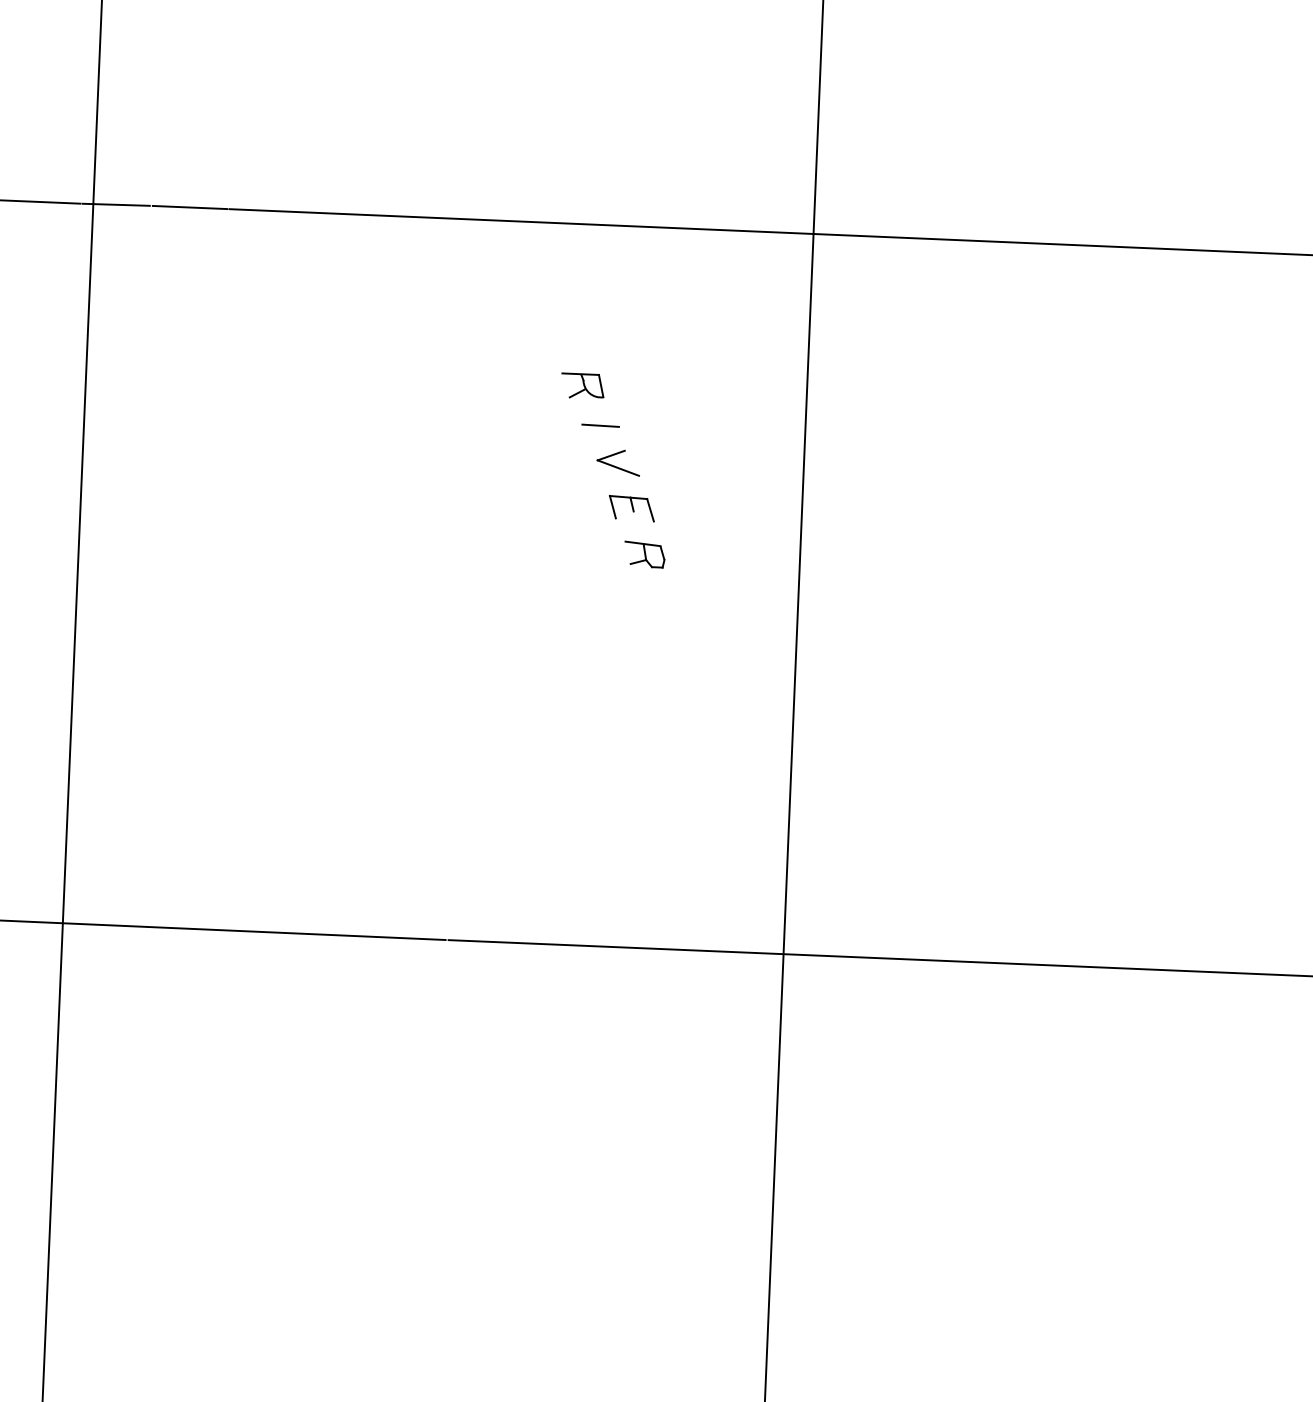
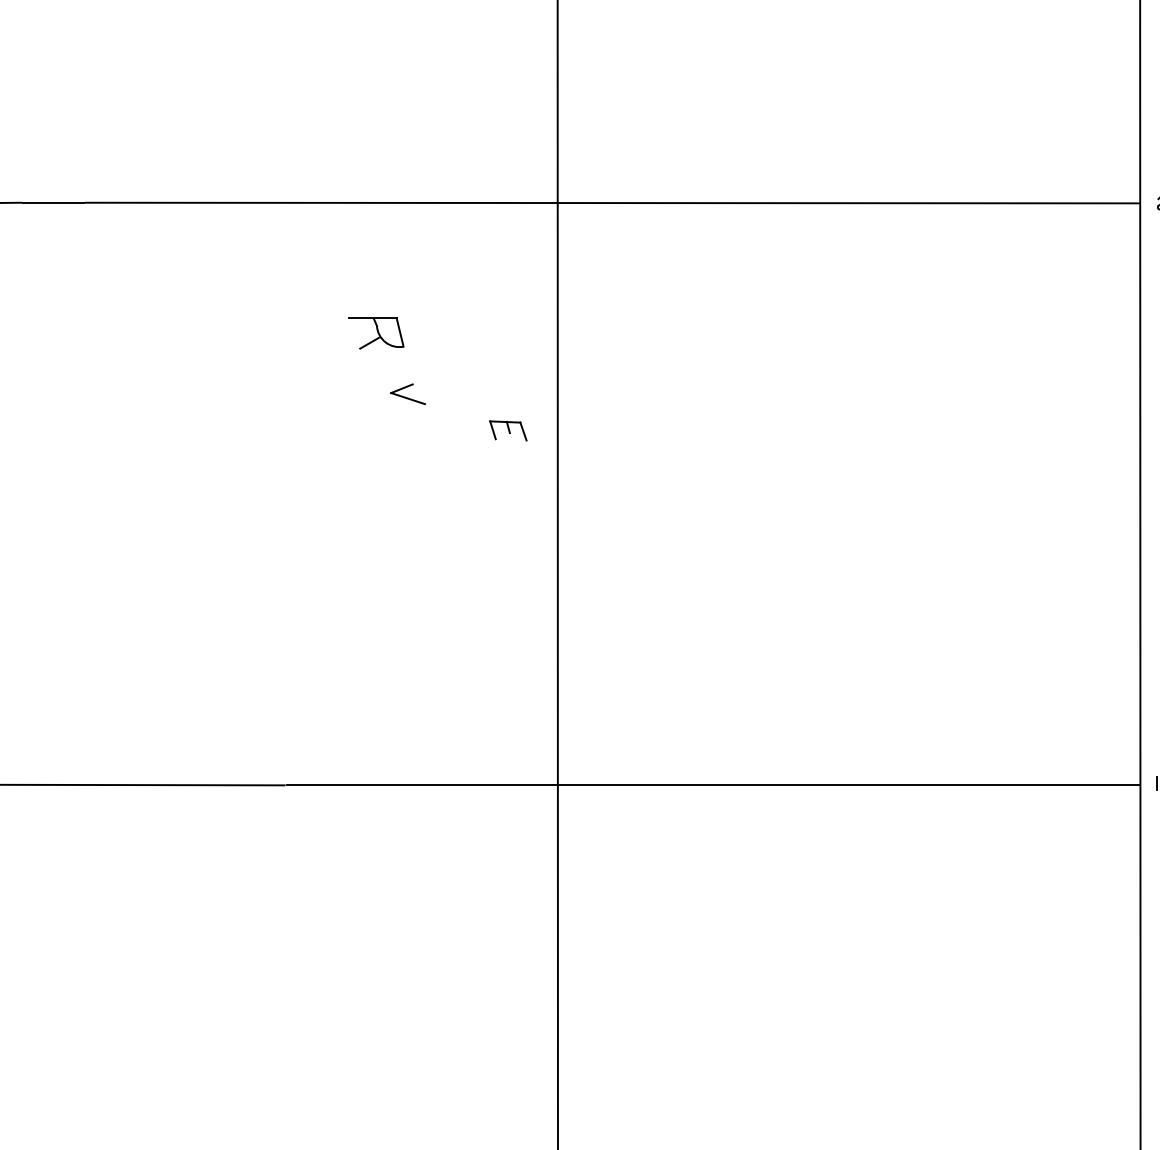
part: (582, 385) -> (376, 333), size x1.6
line: (600, 425) -> (392, 364), removed
part: (632, 508) -> (508, 430), moved
part: (644, 554) -> (432, 467), removed

